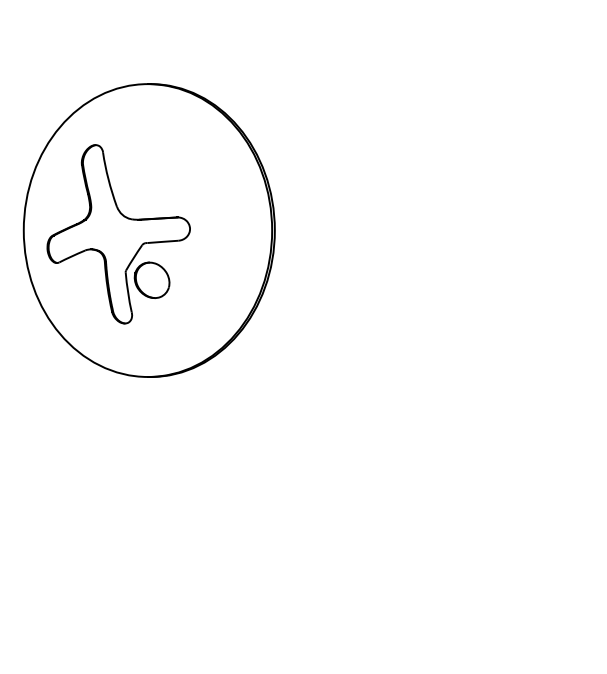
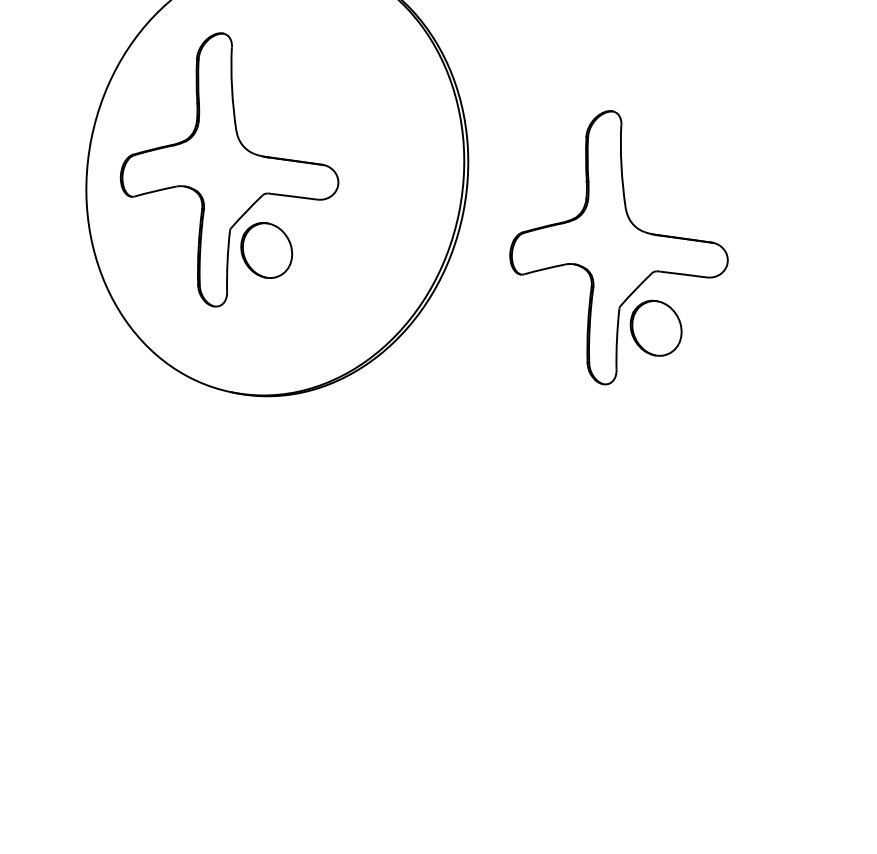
part: (381, 234) -> (619, 250), added

